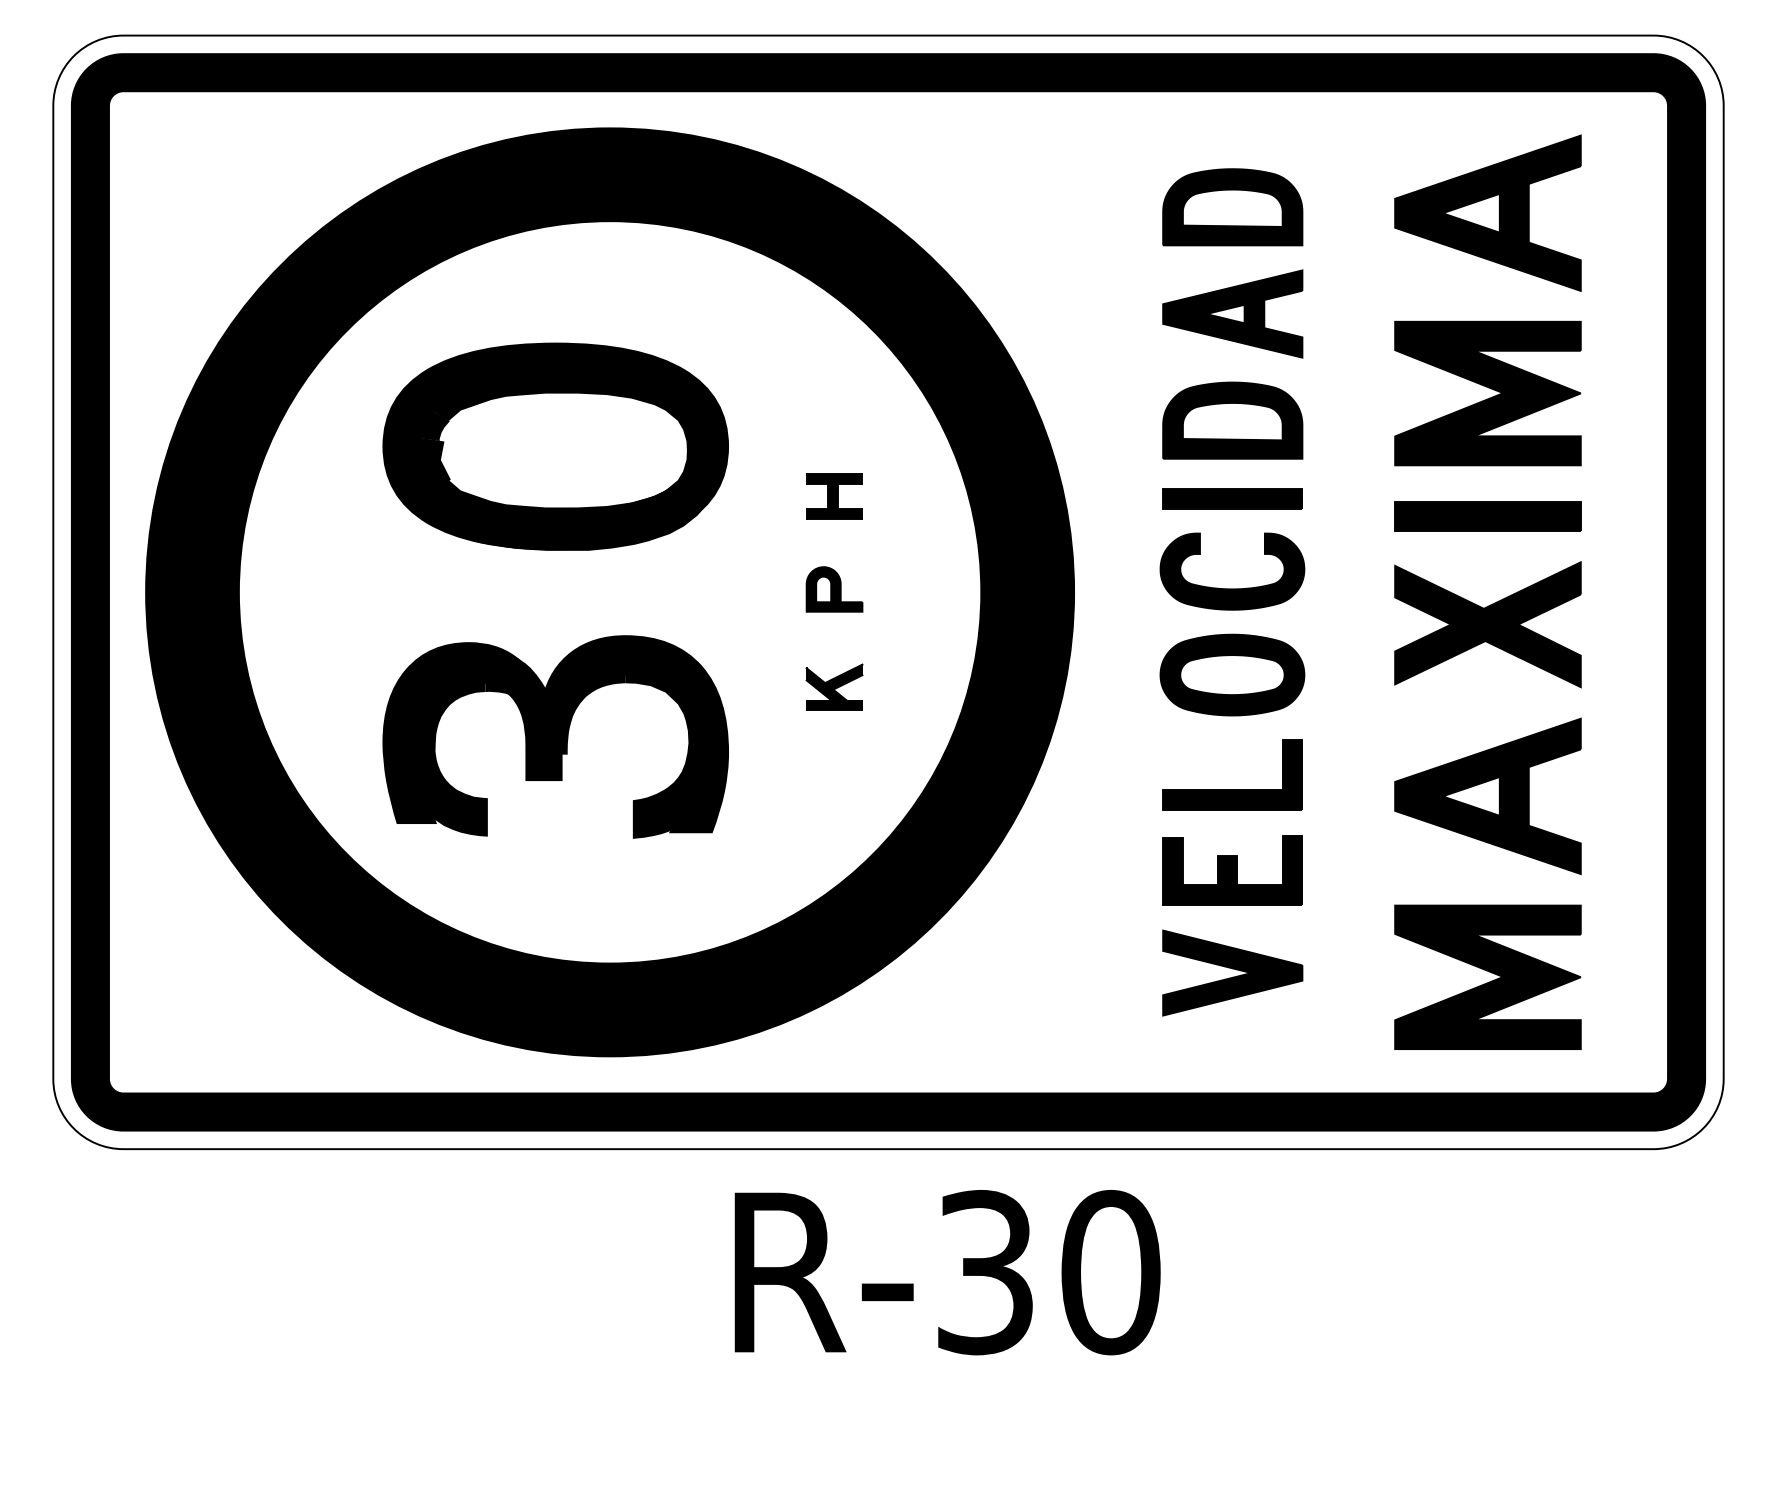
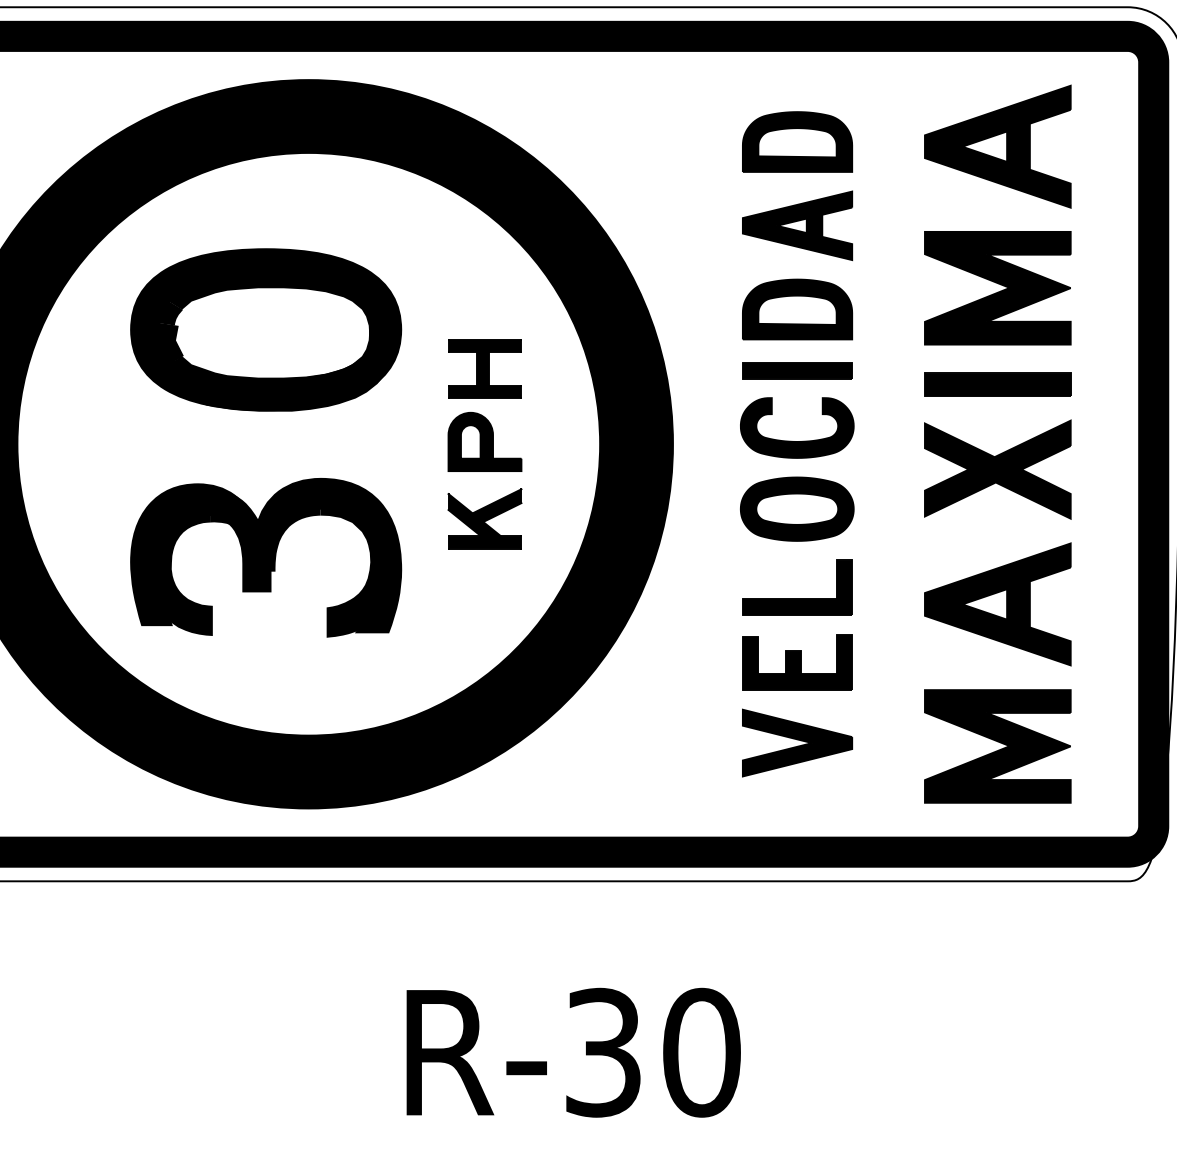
part: (834, 496) -> (484, 369), size x1.67
part: (834, 589) -> (484, 442), size x1.67
part: (834, 686) -> (484, 518), size x1.67
text: (947, 1272) -> (573, 1052), moved

